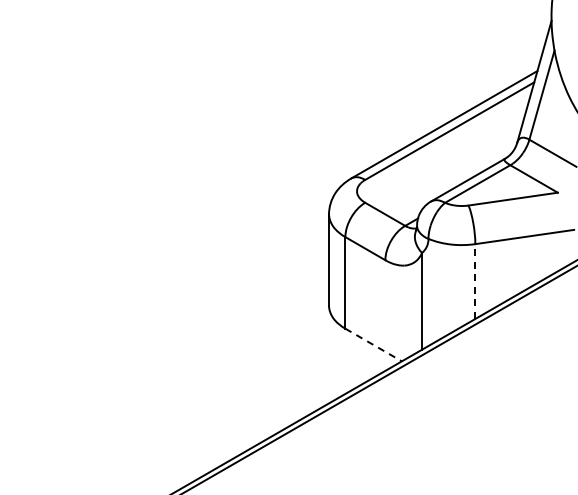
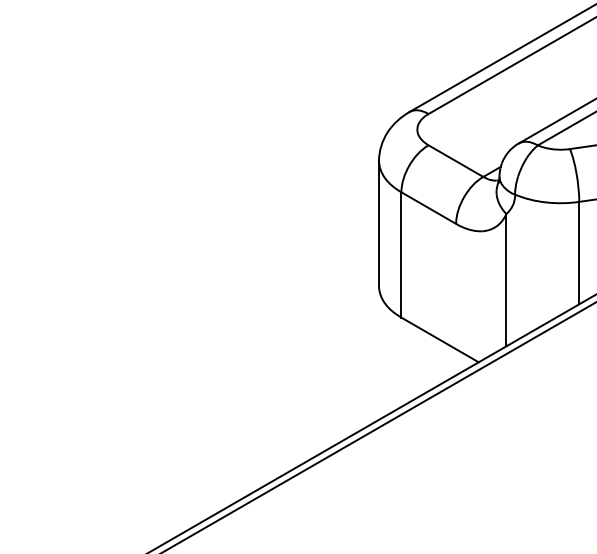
line: (475, 281) -> (579, 253), dashed -> solid
line: (373, 345) -> (439, 340), dashed -> solid

